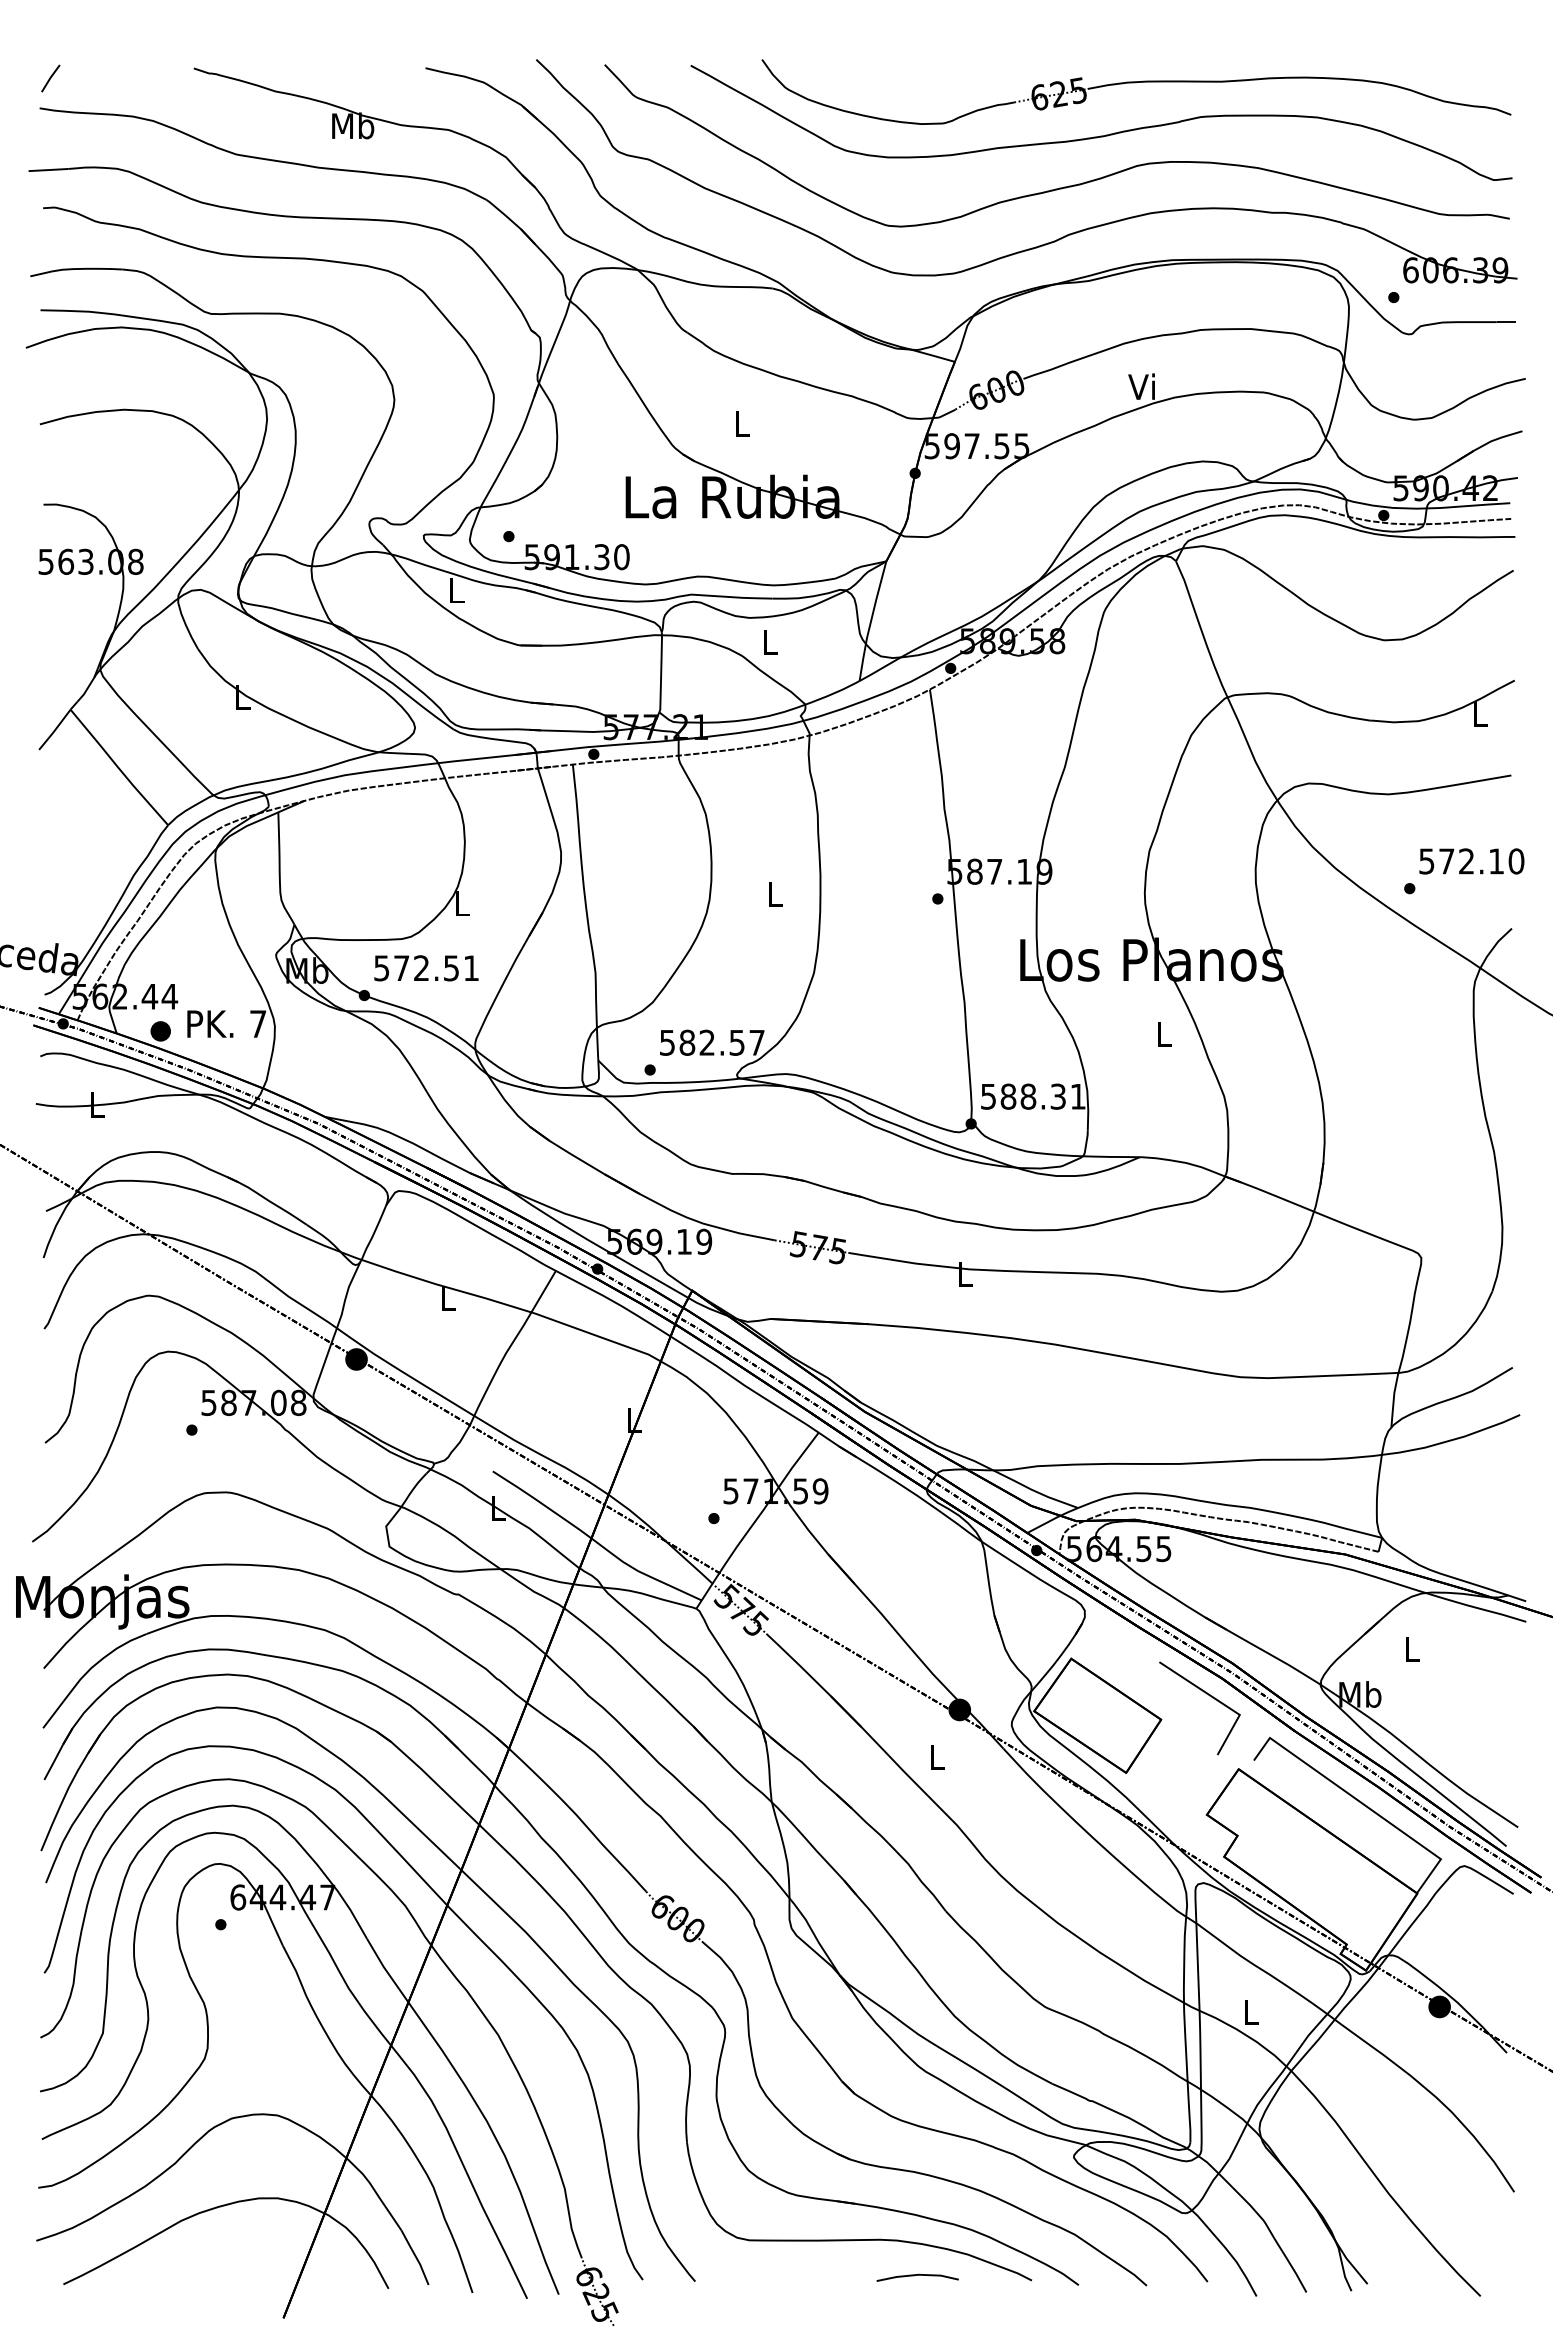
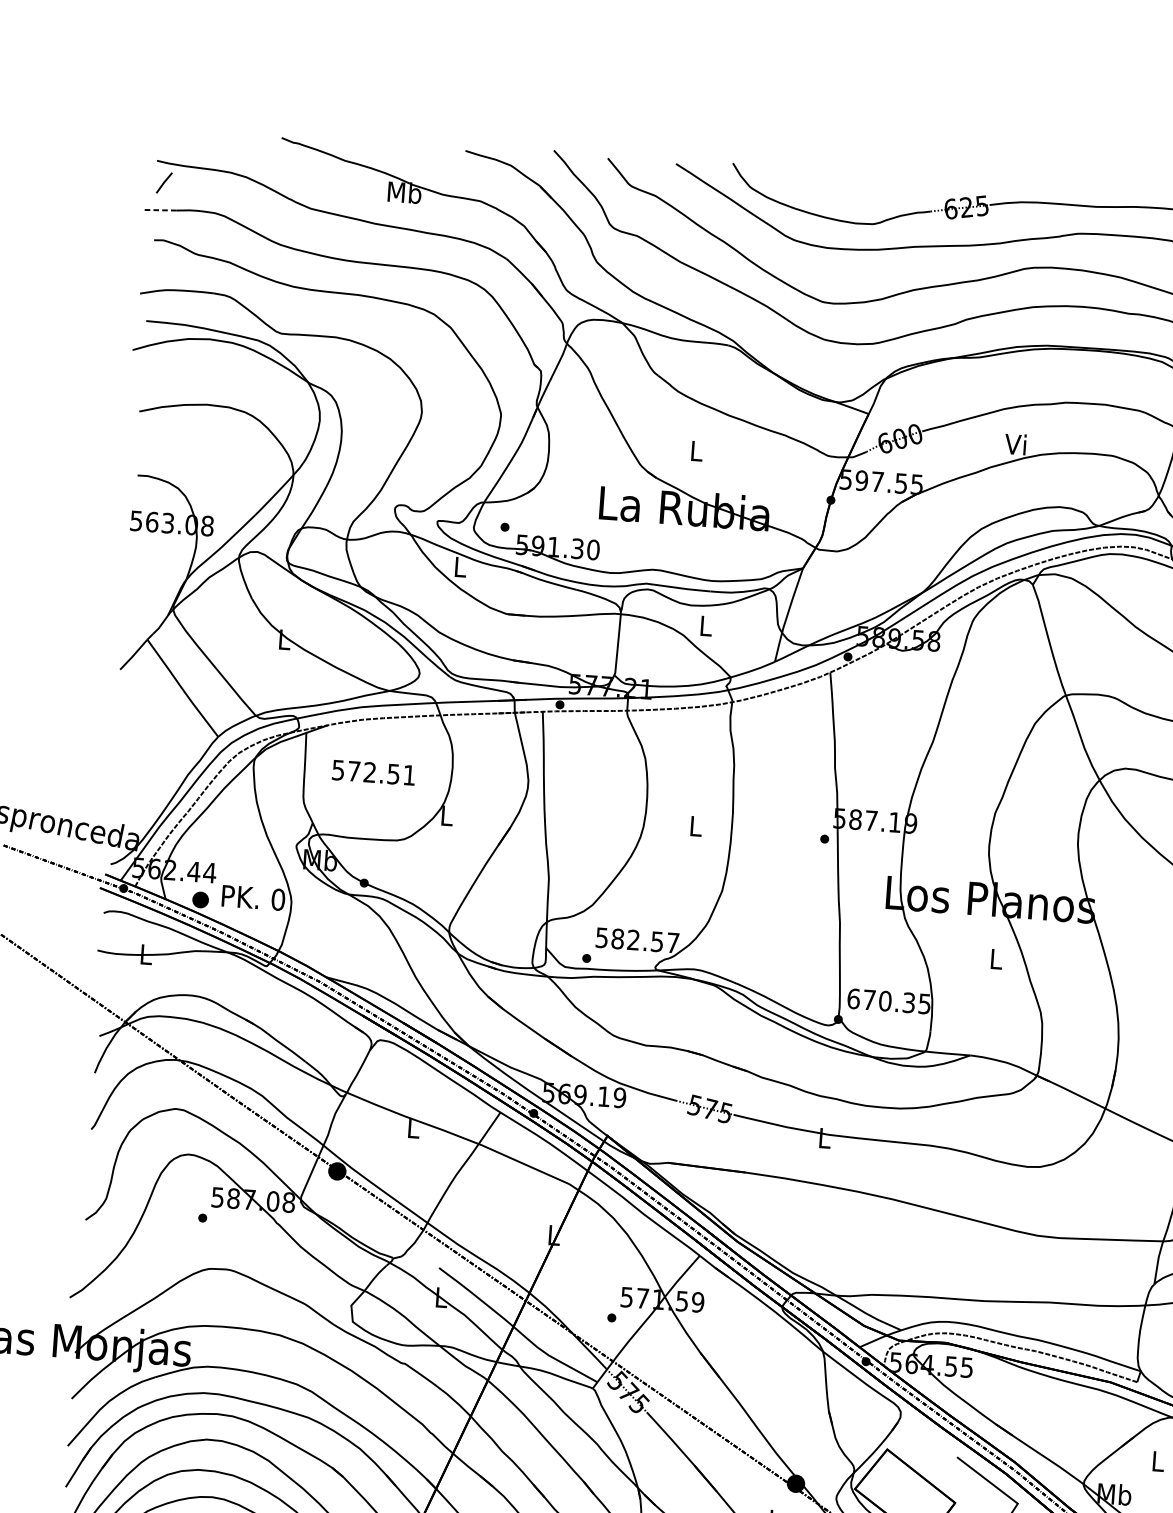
line: (50, 78) -> (164, 182), moved
line: (48, 170) -> (160, 210), solid -> dashed
text: (426, 968) -> (373, 772), moved
text: (257, 1024) -> (277, 900), 7 -> 0
text: (1033, 1096) -> (889, 1001), 588.31 -> 670.35

